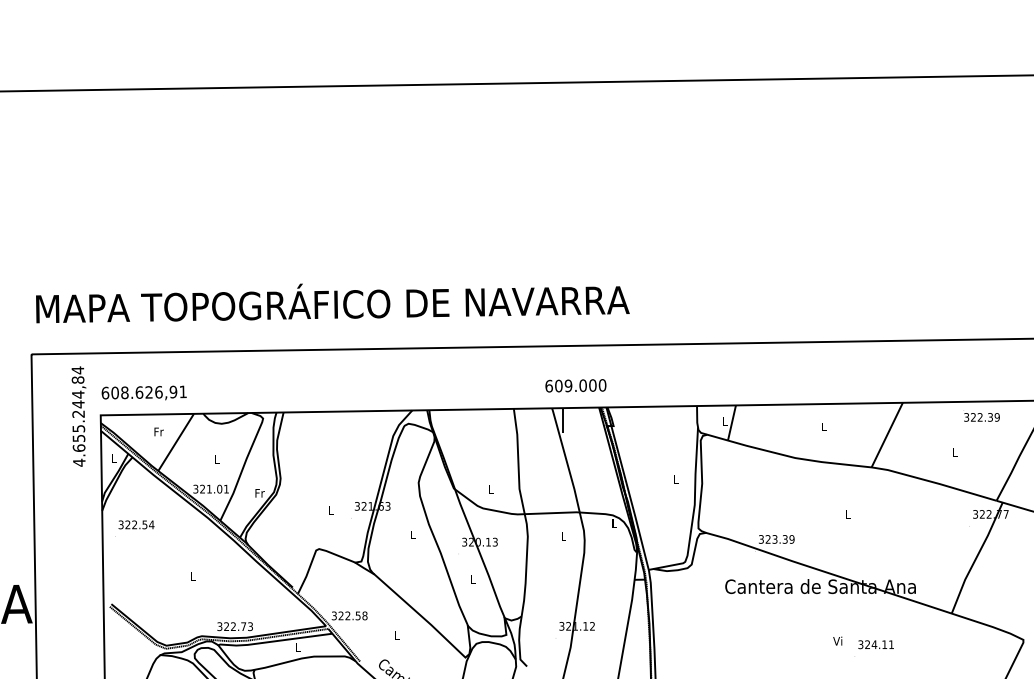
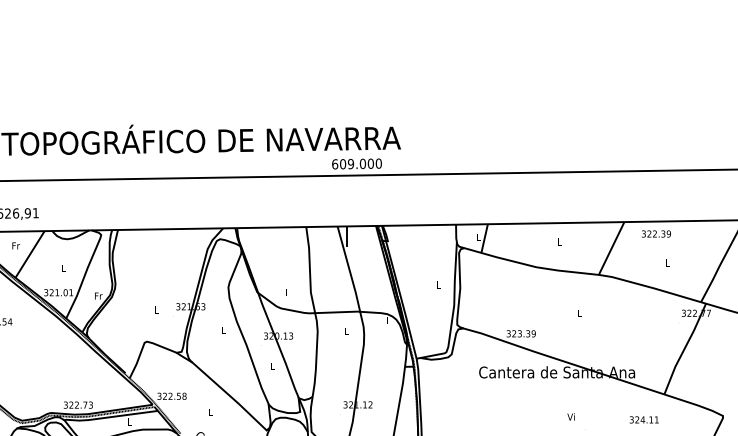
text: (575, 385) -> (356, 163), moved
text: (981, 415) -> (655, 232), moved
text: (875, 644) -> (643, 419), moved

